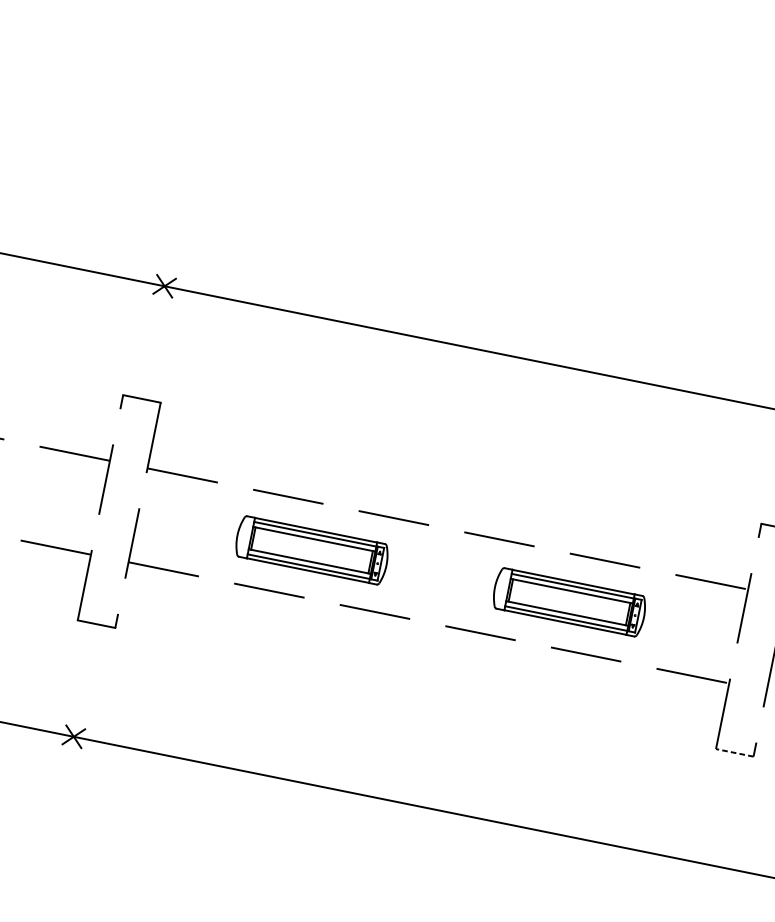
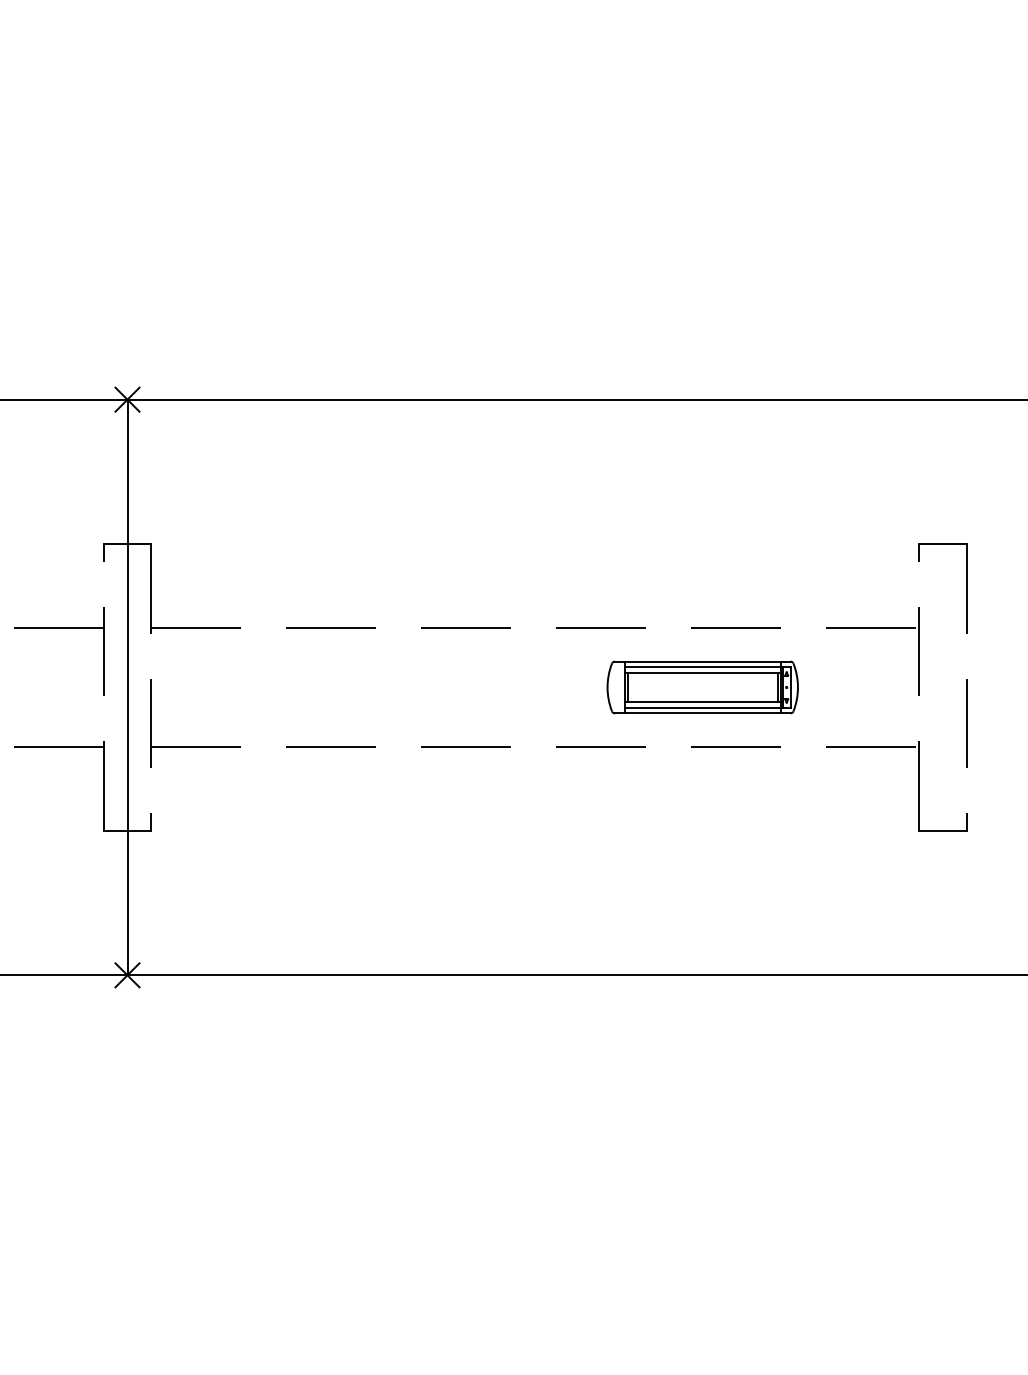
line: (119, 511) -> (127, 687), added
part: (311, 550) -> (373, 687), removed
line: (734, 752) -> (942, 831), dashed -> solid

